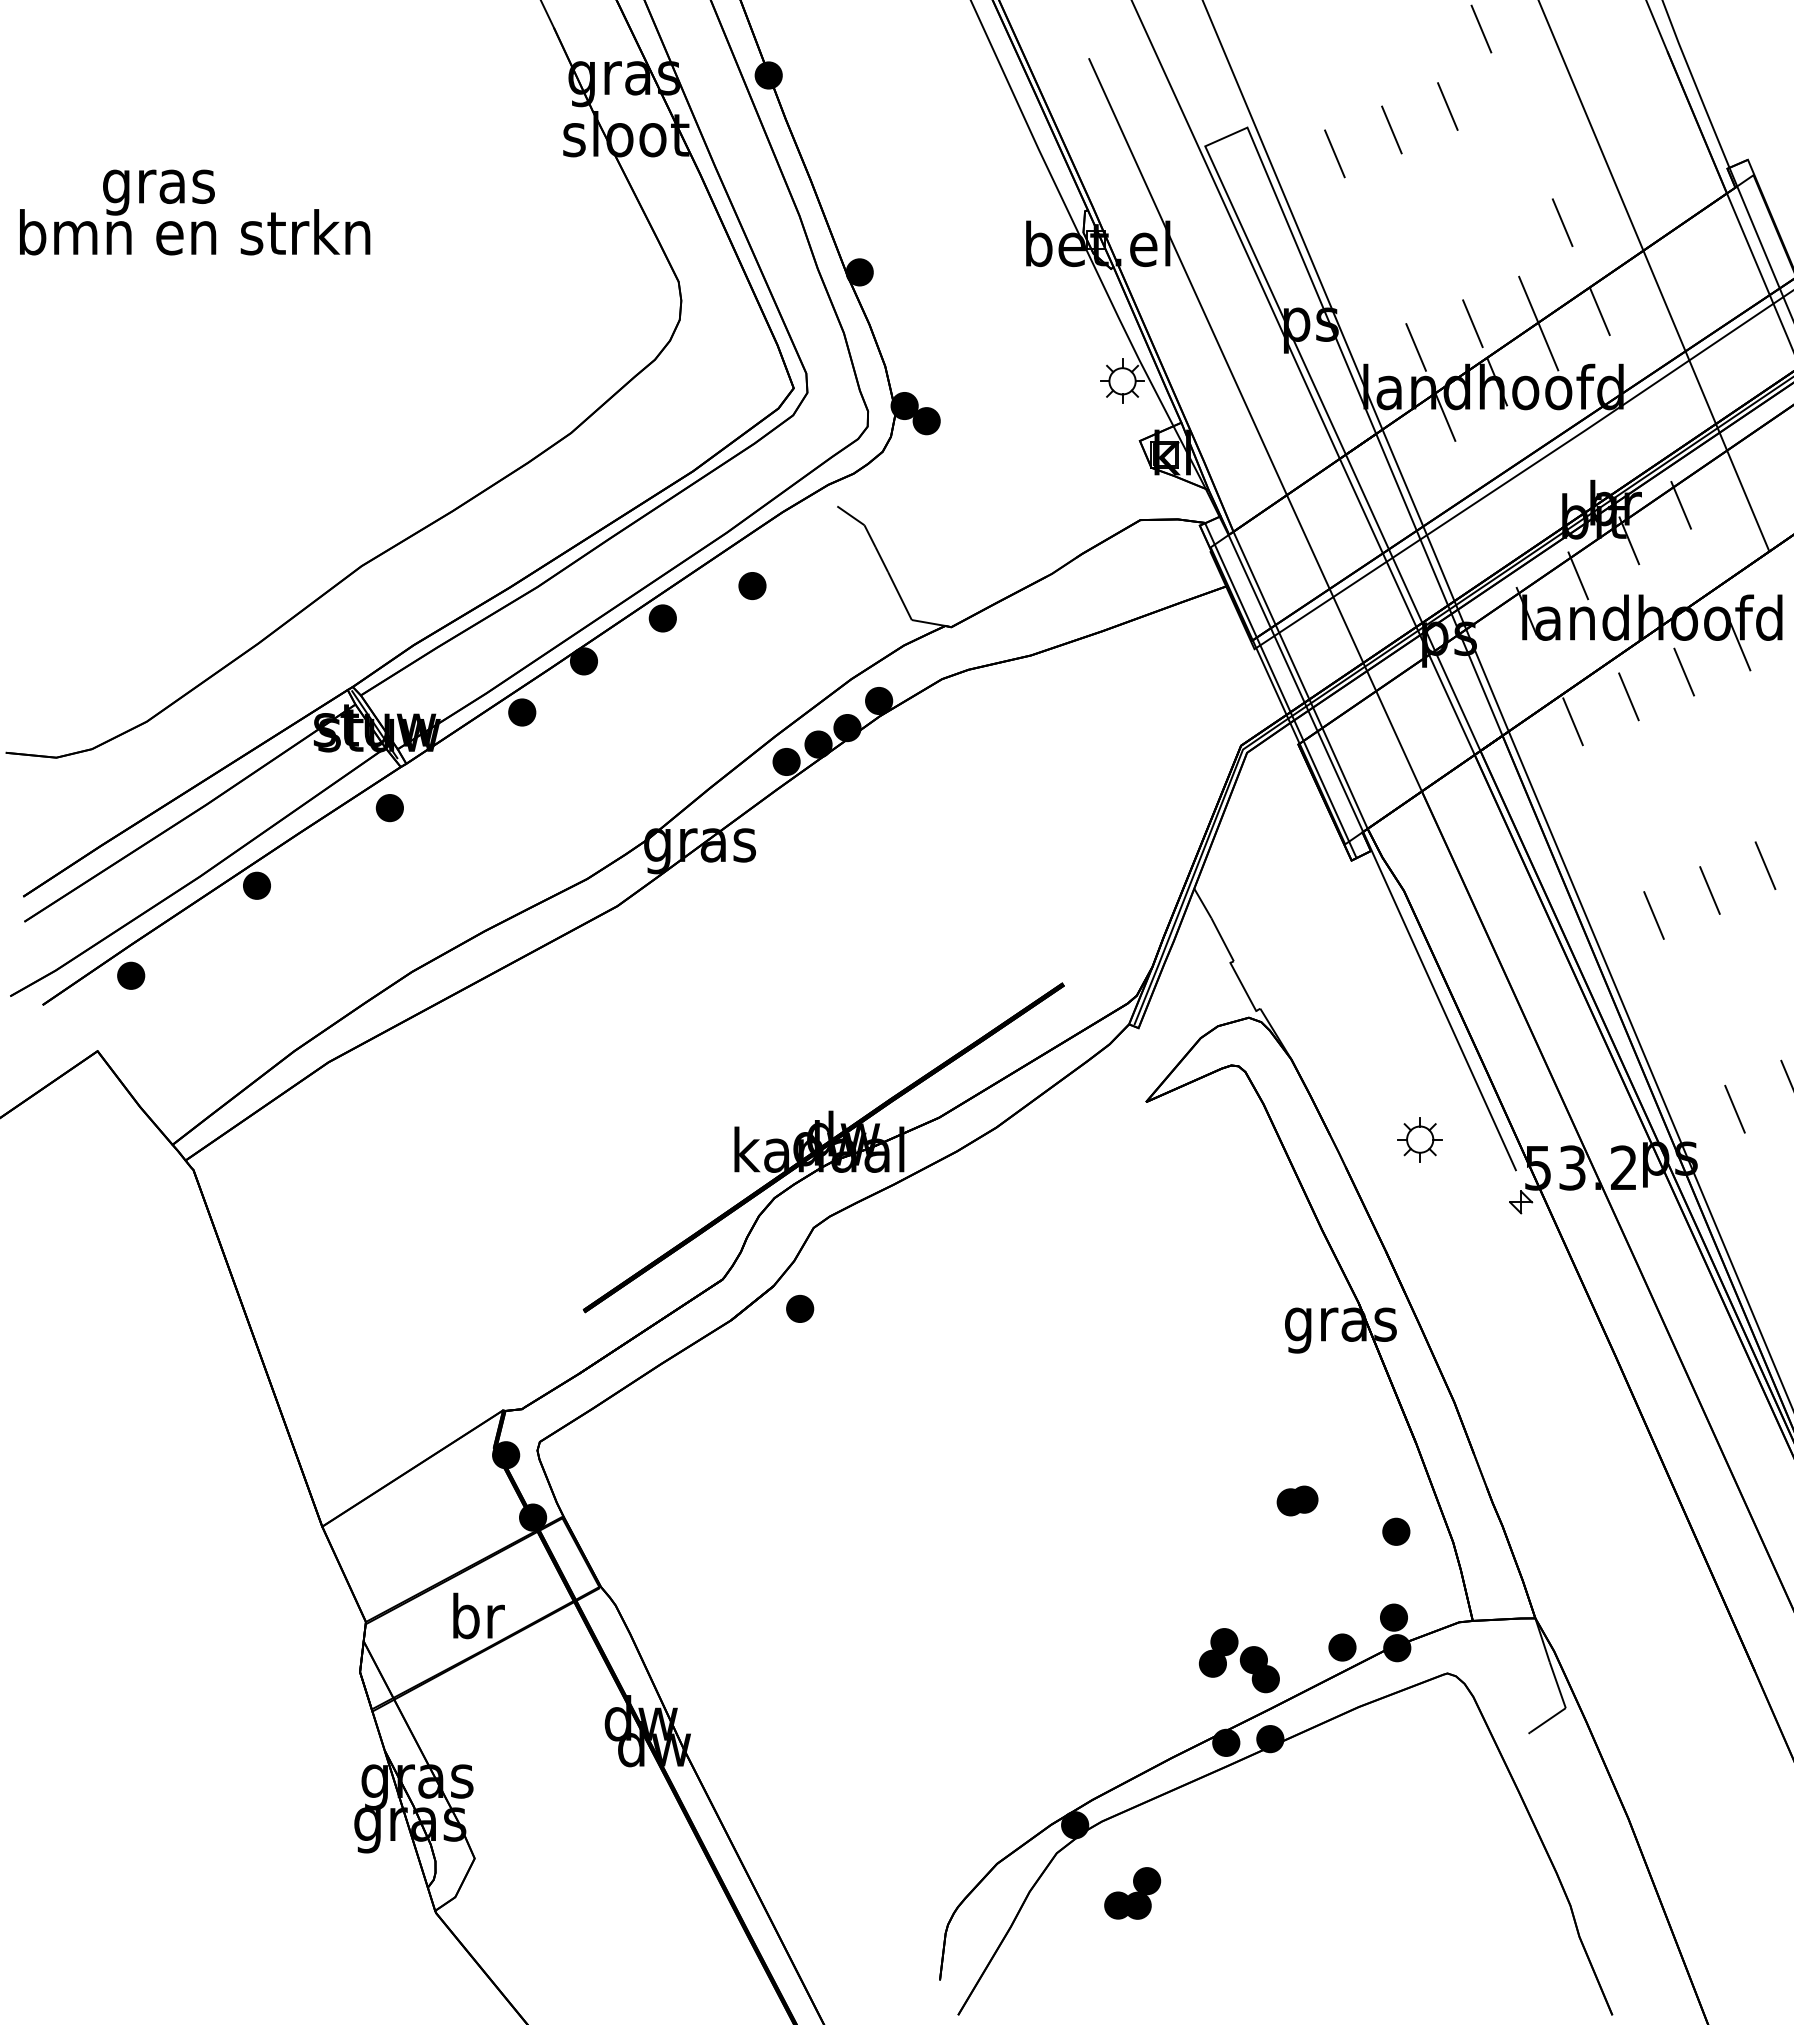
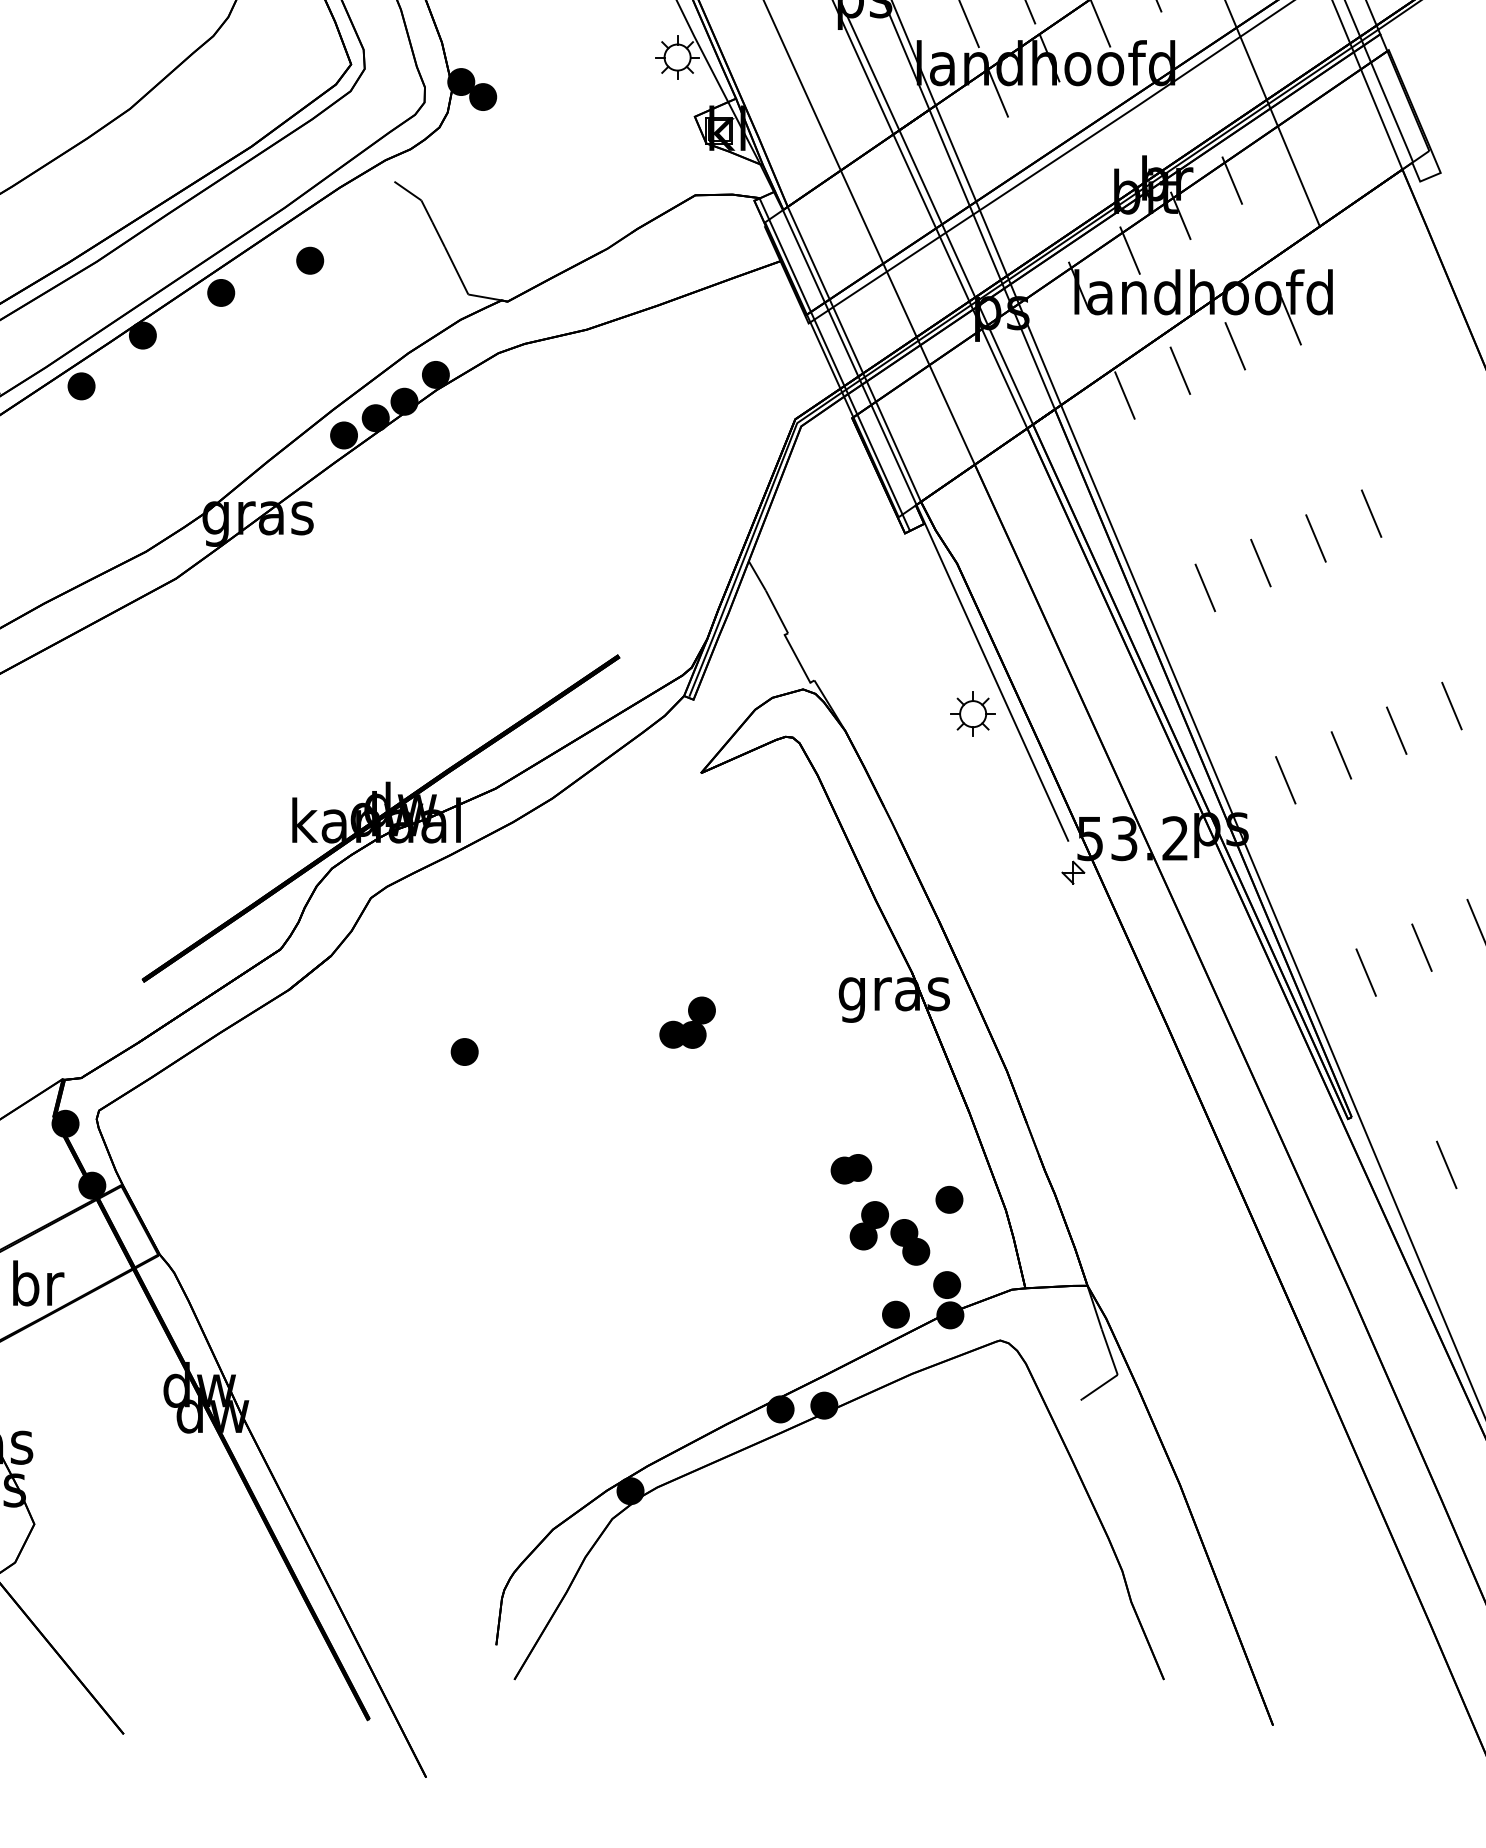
part: (1419, 1139) -> (972, 714), moved
part: (800, 1308) -> (465, 1051), moved
part: (1239, 1660) -> (890, 1233), moved
part: (1132, 1893) -> (687, 1022), moved

